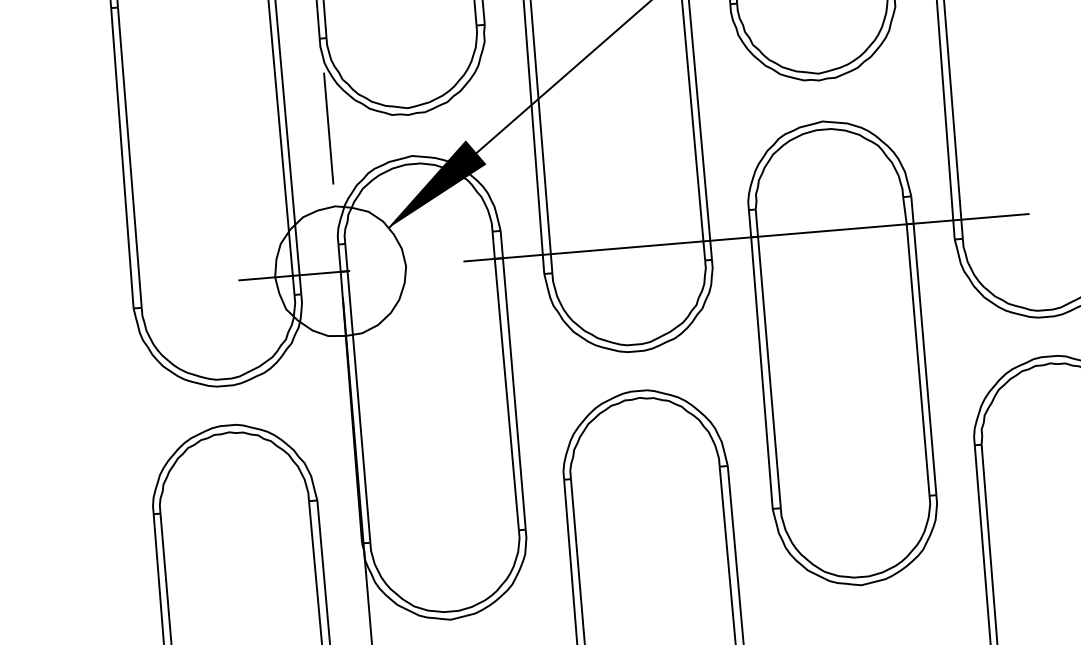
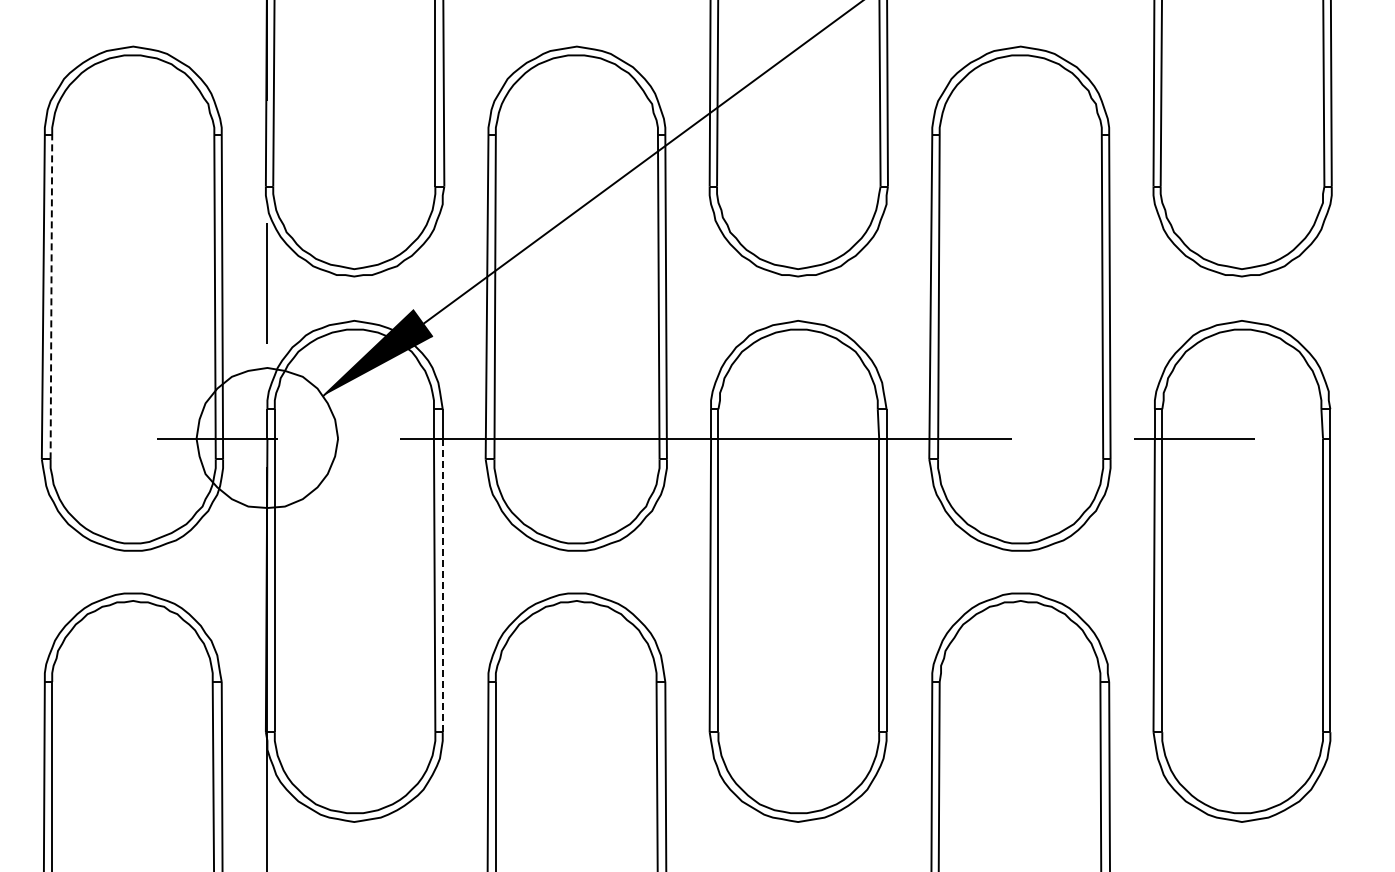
line: (129, 157) -> (51, 296), solid -> dashed
line: (514, 394) -> (442, 585), solid -> dashed

